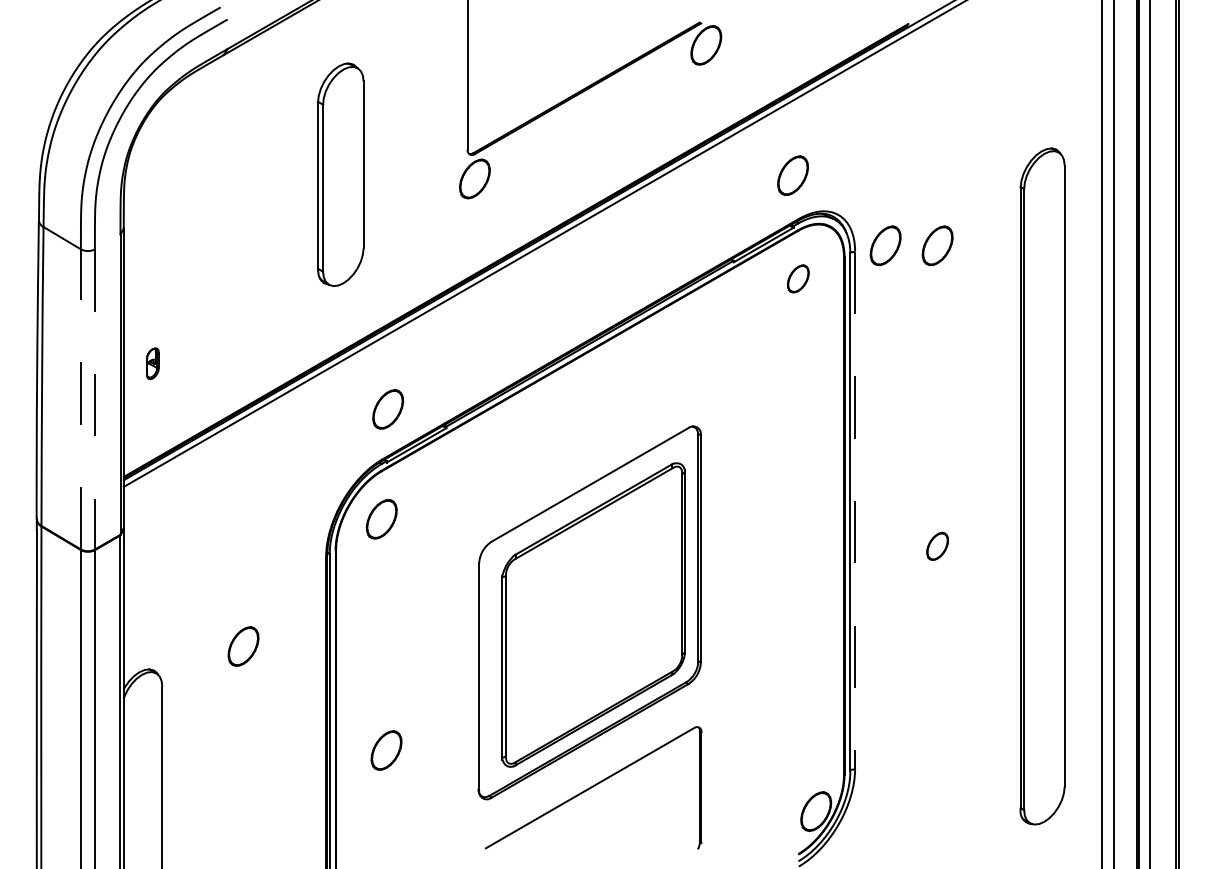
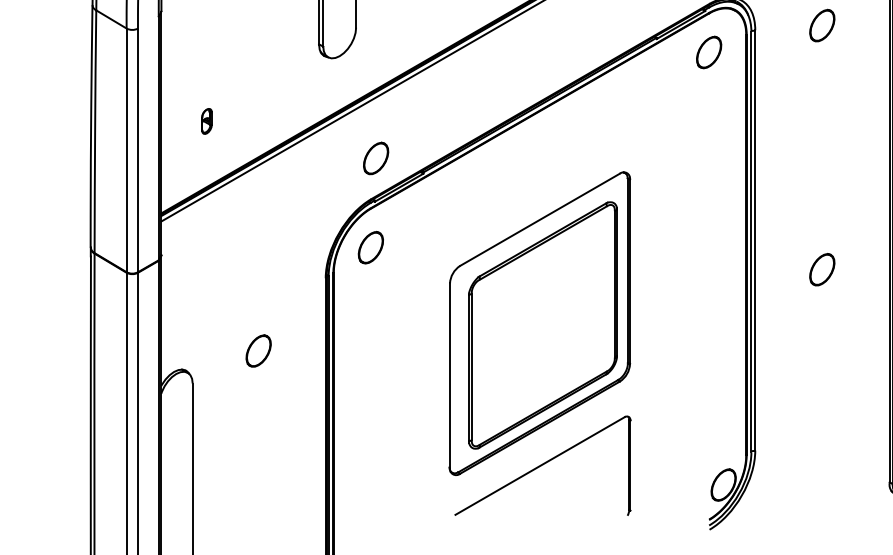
part: (885, 245) -> (779, 25), removed
part: (798, 278) -> (709, 52), size x1.43
part: (152, 363) -> (206, 121), moved
line: (80, 398) -> (126, 149), dashed -> solid
line: (94, 399) -> (137, 150), dashed -> solid
line: (855, 510) -> (755, 240), dashed -> solid
part: (937, 546) -> (822, 269), size x1.43
part: (386, 750) -> (374, 435), removed

